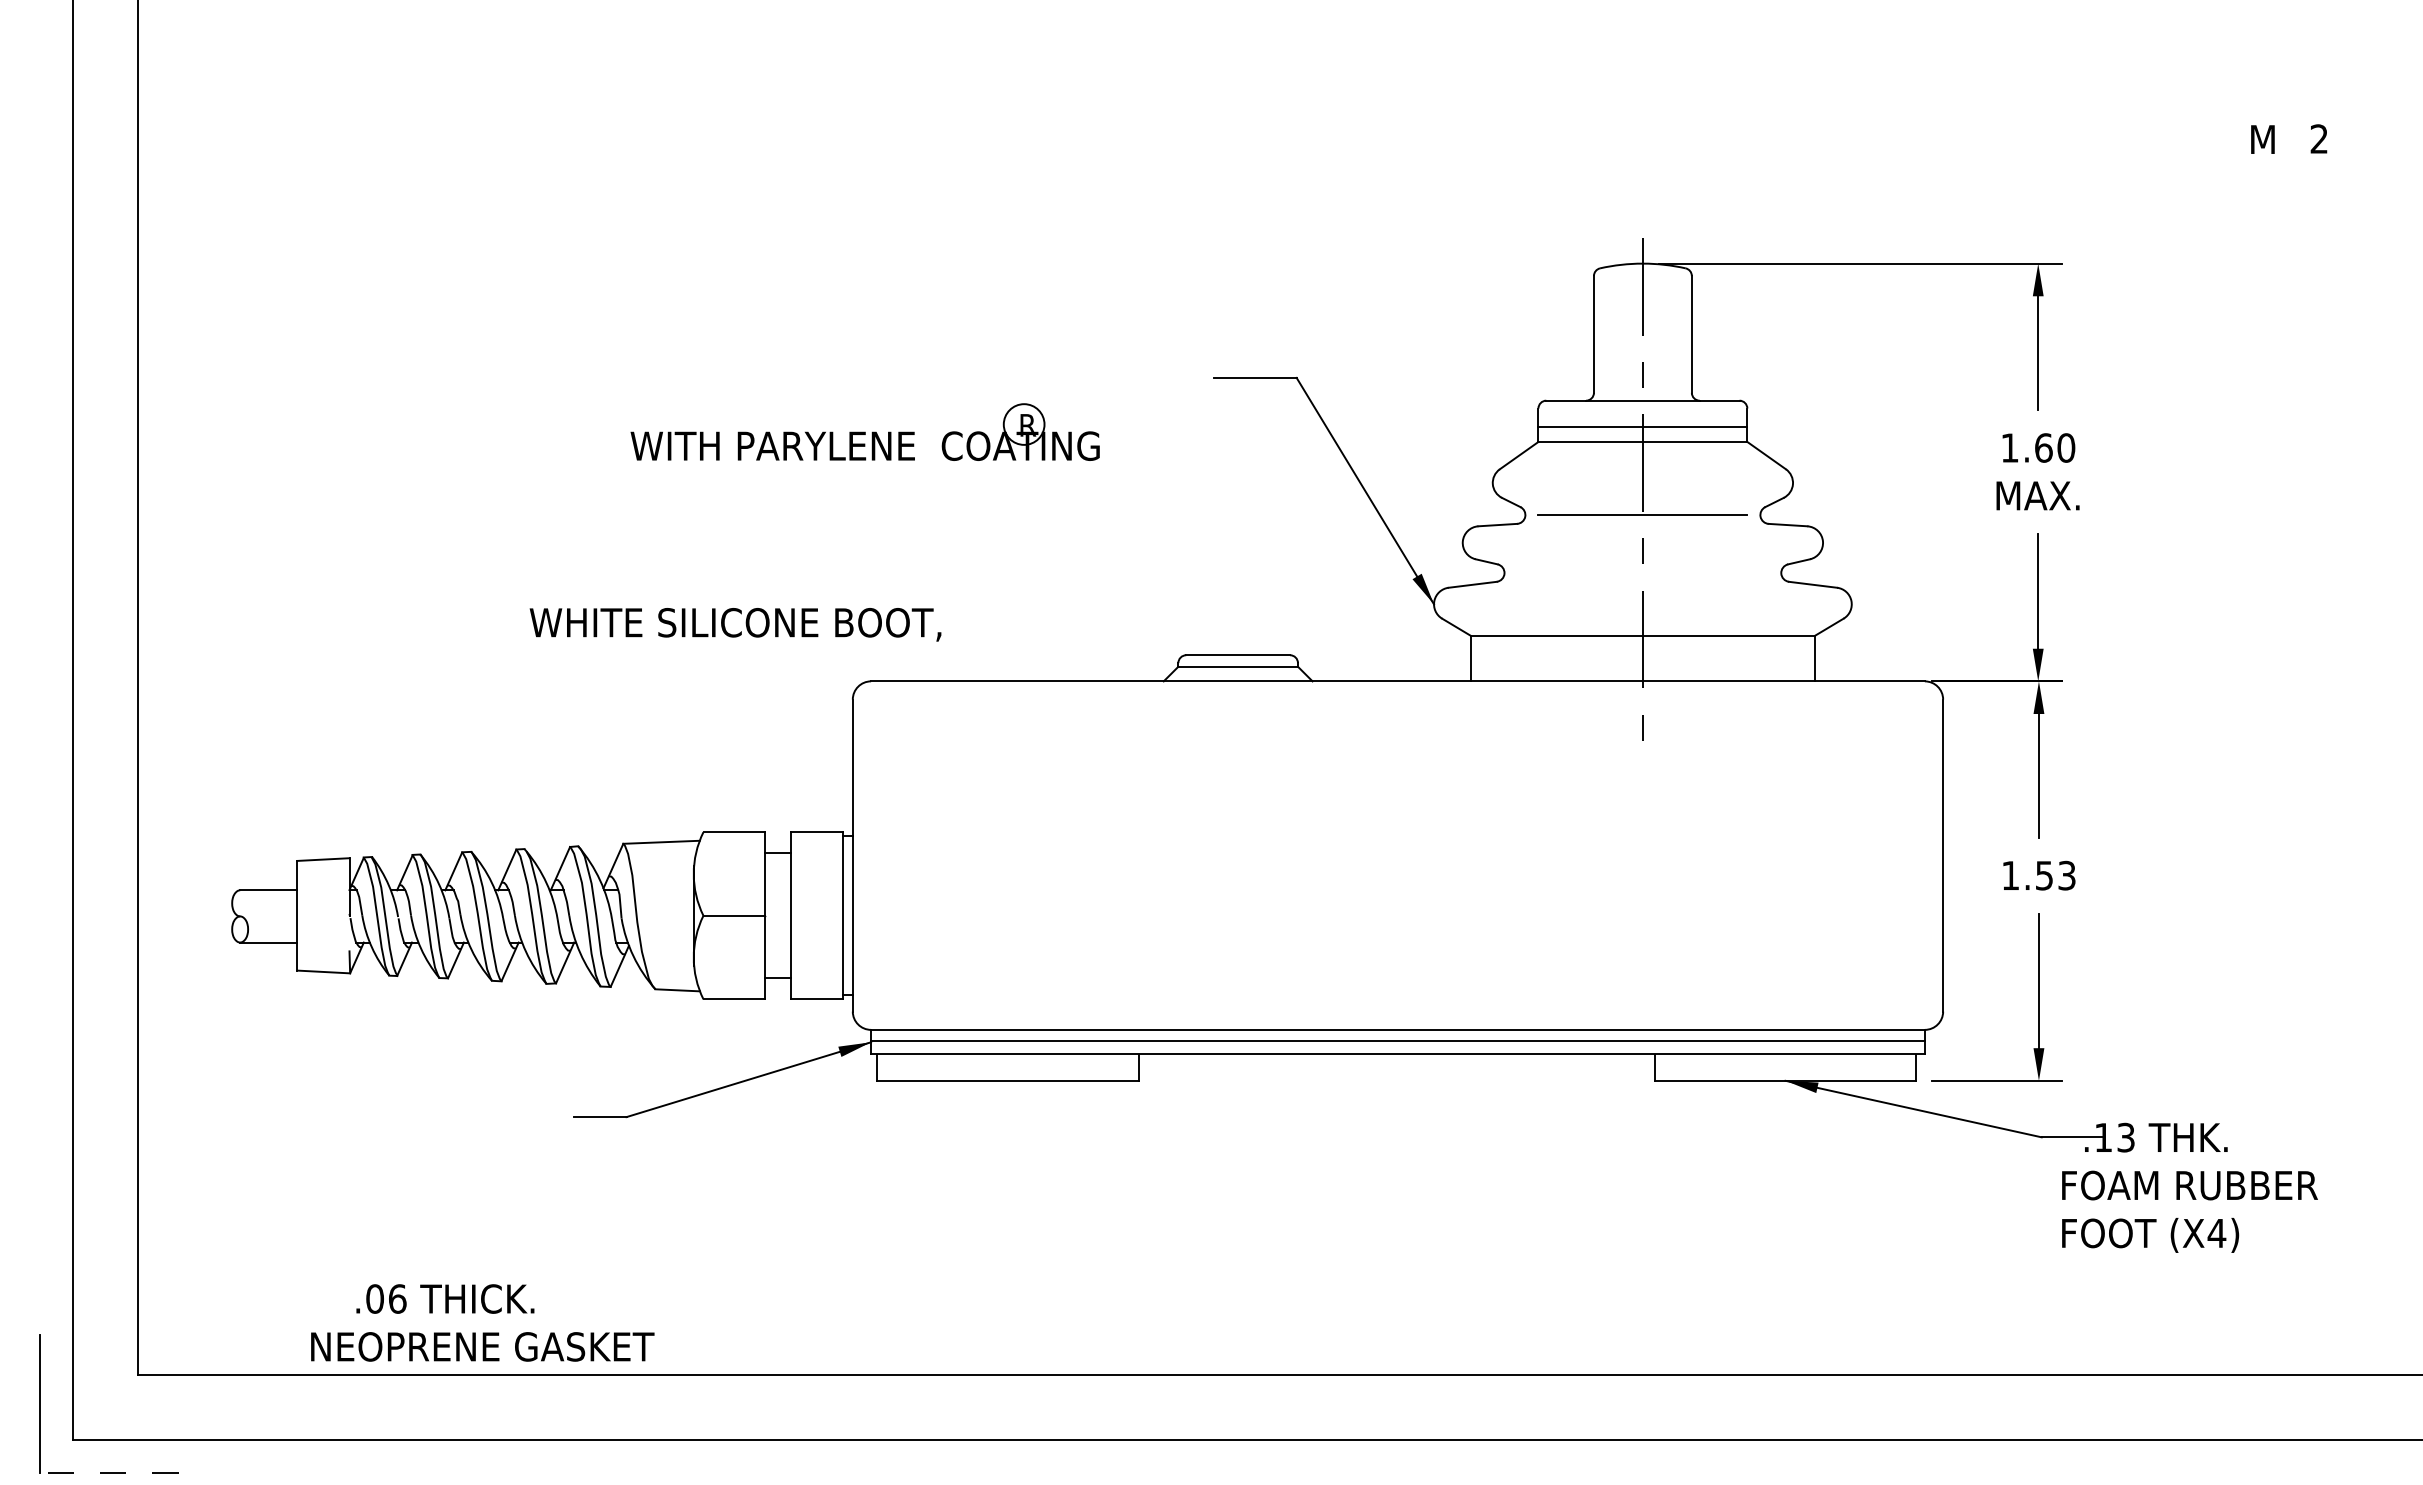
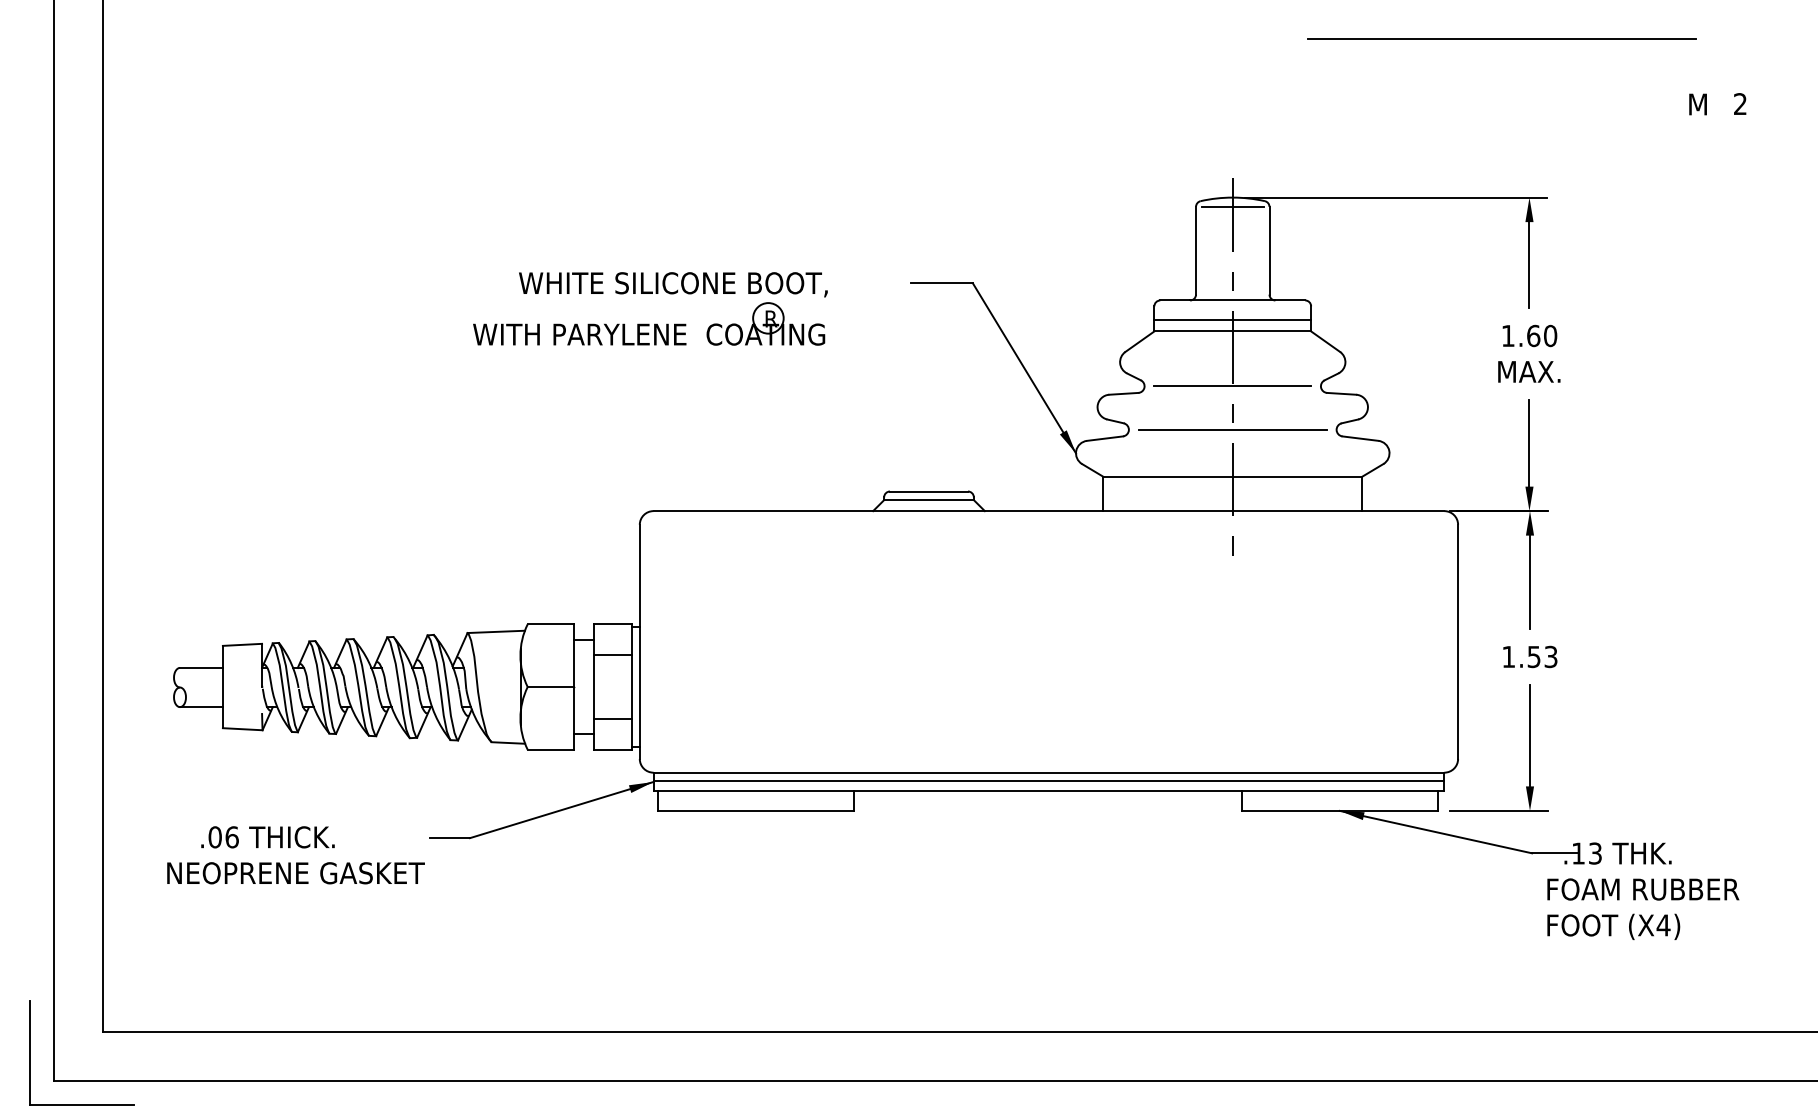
line: (2001, 52) -> (1501, 39), added
line: (1642, 276) -> (1232, 207), added
line: (1642, 573) -> (1232, 430), added
text: (735, 624) -> (673, 284), moved
line: (816, 872) -> (612, 654), added
line: (816, 958) -> (612, 719), added
text: (482, 1322) -> (295, 854), moved
line: (108, 1473) -> (81, 1105), dashed -> solid

